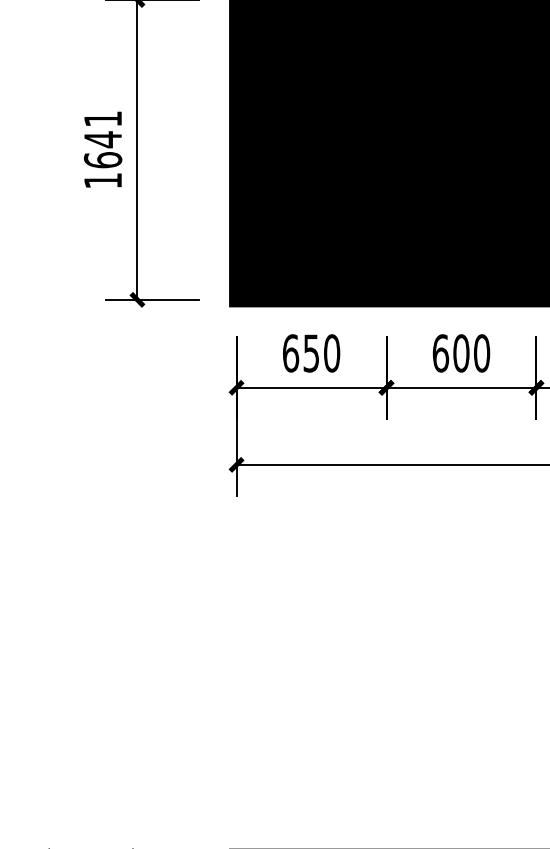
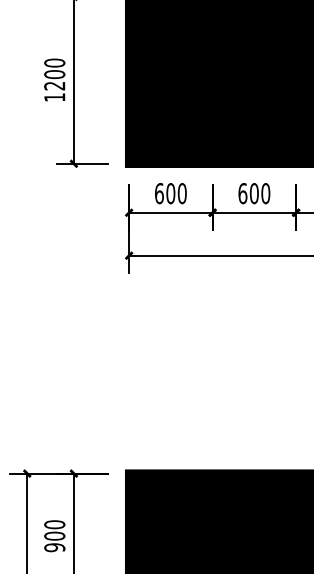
text: (102, 139) -> (54, 74), 1641 -> 1200
text: (310, 353) -> (170, 193), 650 -> 600

